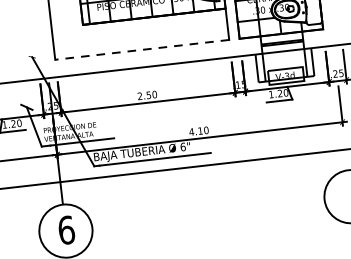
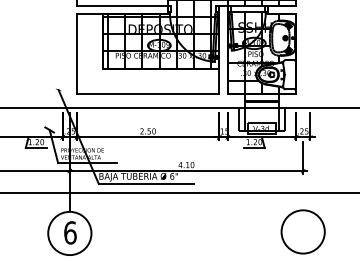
line: (141, 50) -> (147, 94), dashed -> solid

